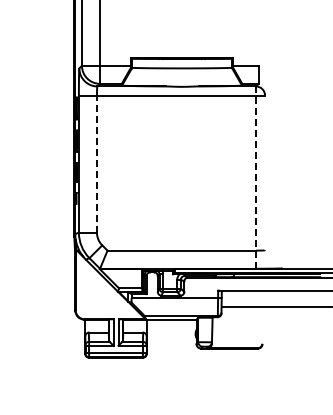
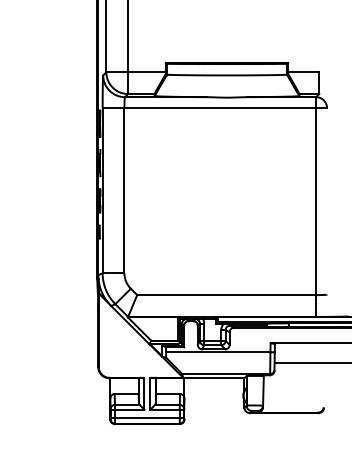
line: (96, 164) -> (123, 191), dashed -> solid
line: (256, 177) -> (316, 206), dashed -> solid

